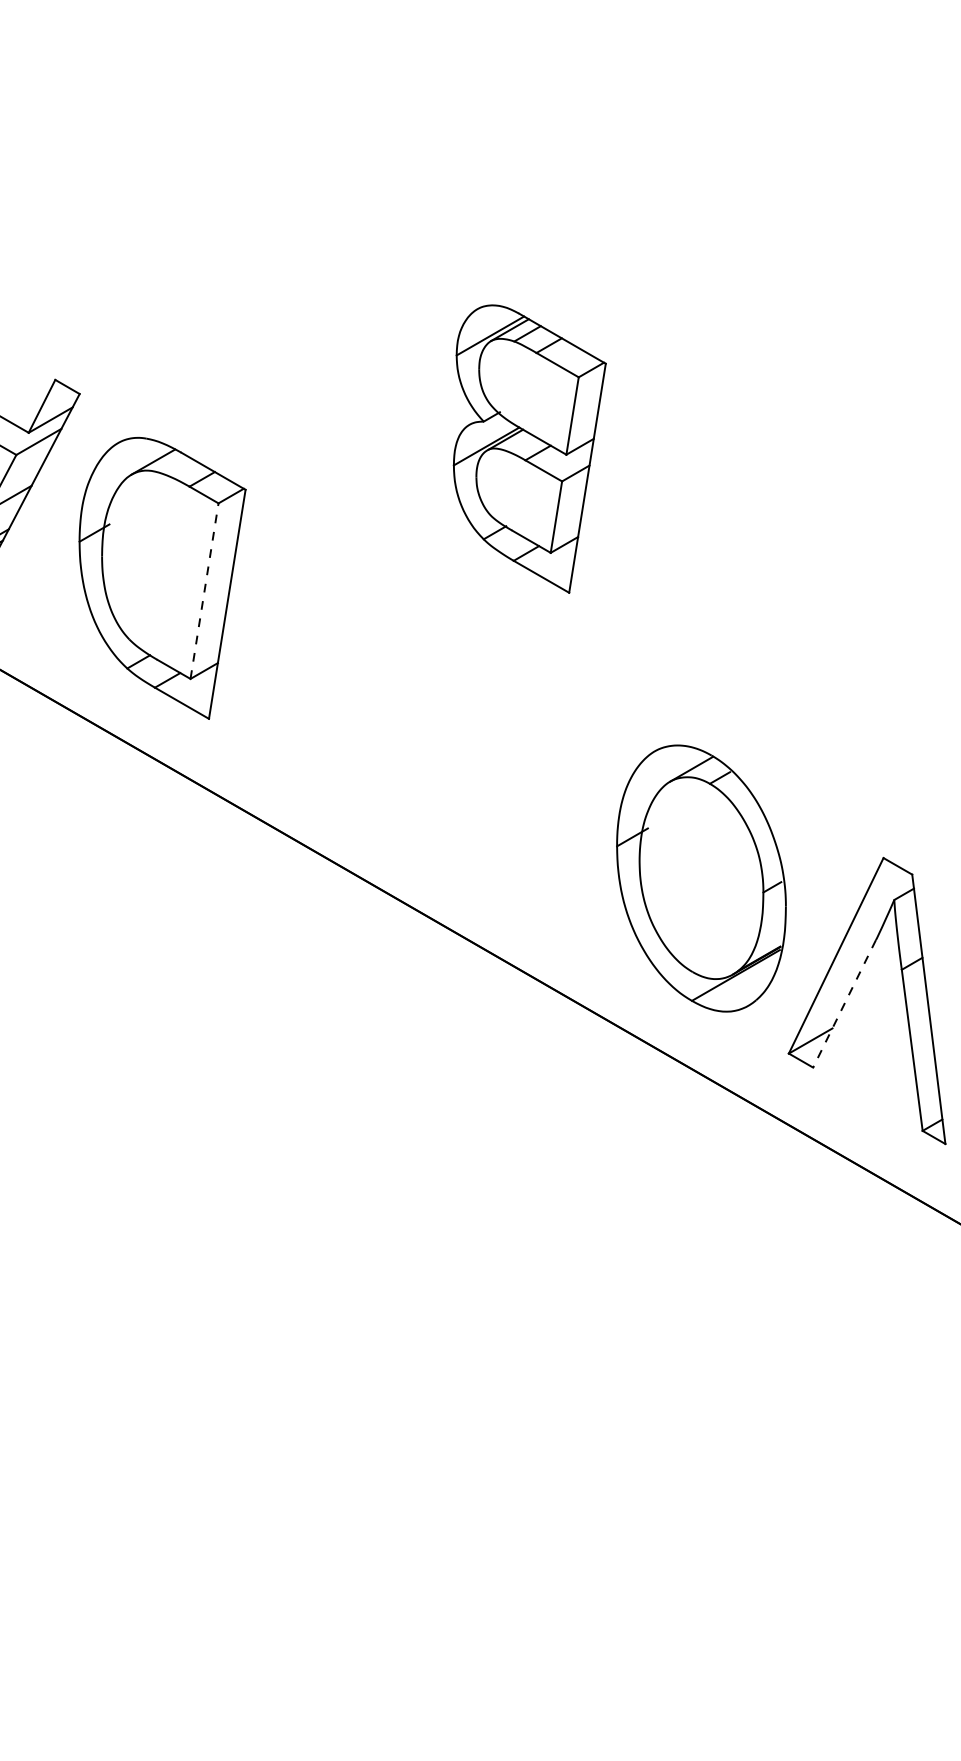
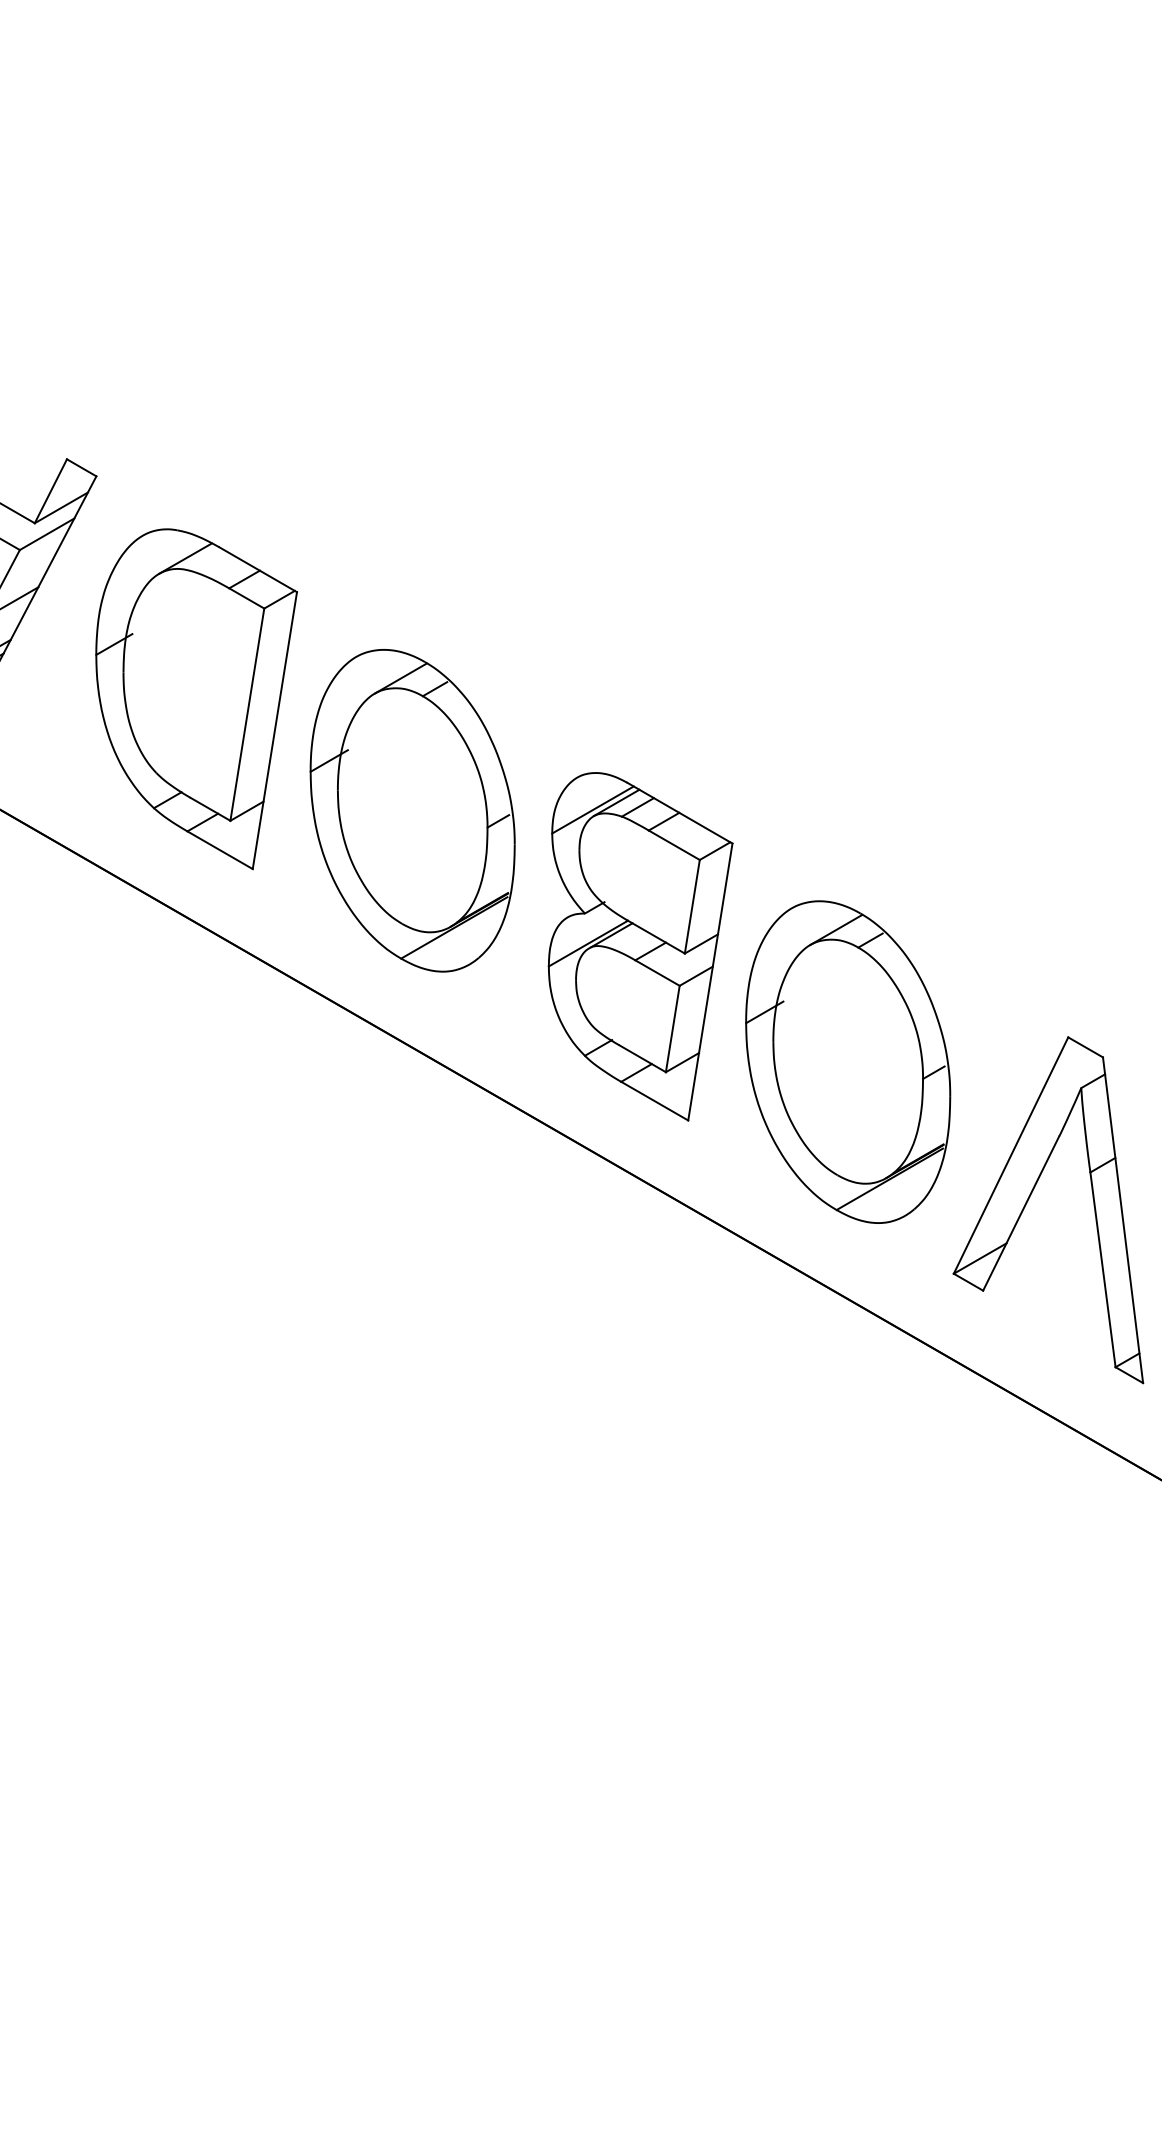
part: (529, 448) -> (640, 946), moved
line: (204, 591) -> (247, 715), dashed -> solid
part: (340, 670) -> (411, 810), added
line: (844, 1004) -> (1021, 1214), dashed -> solid

